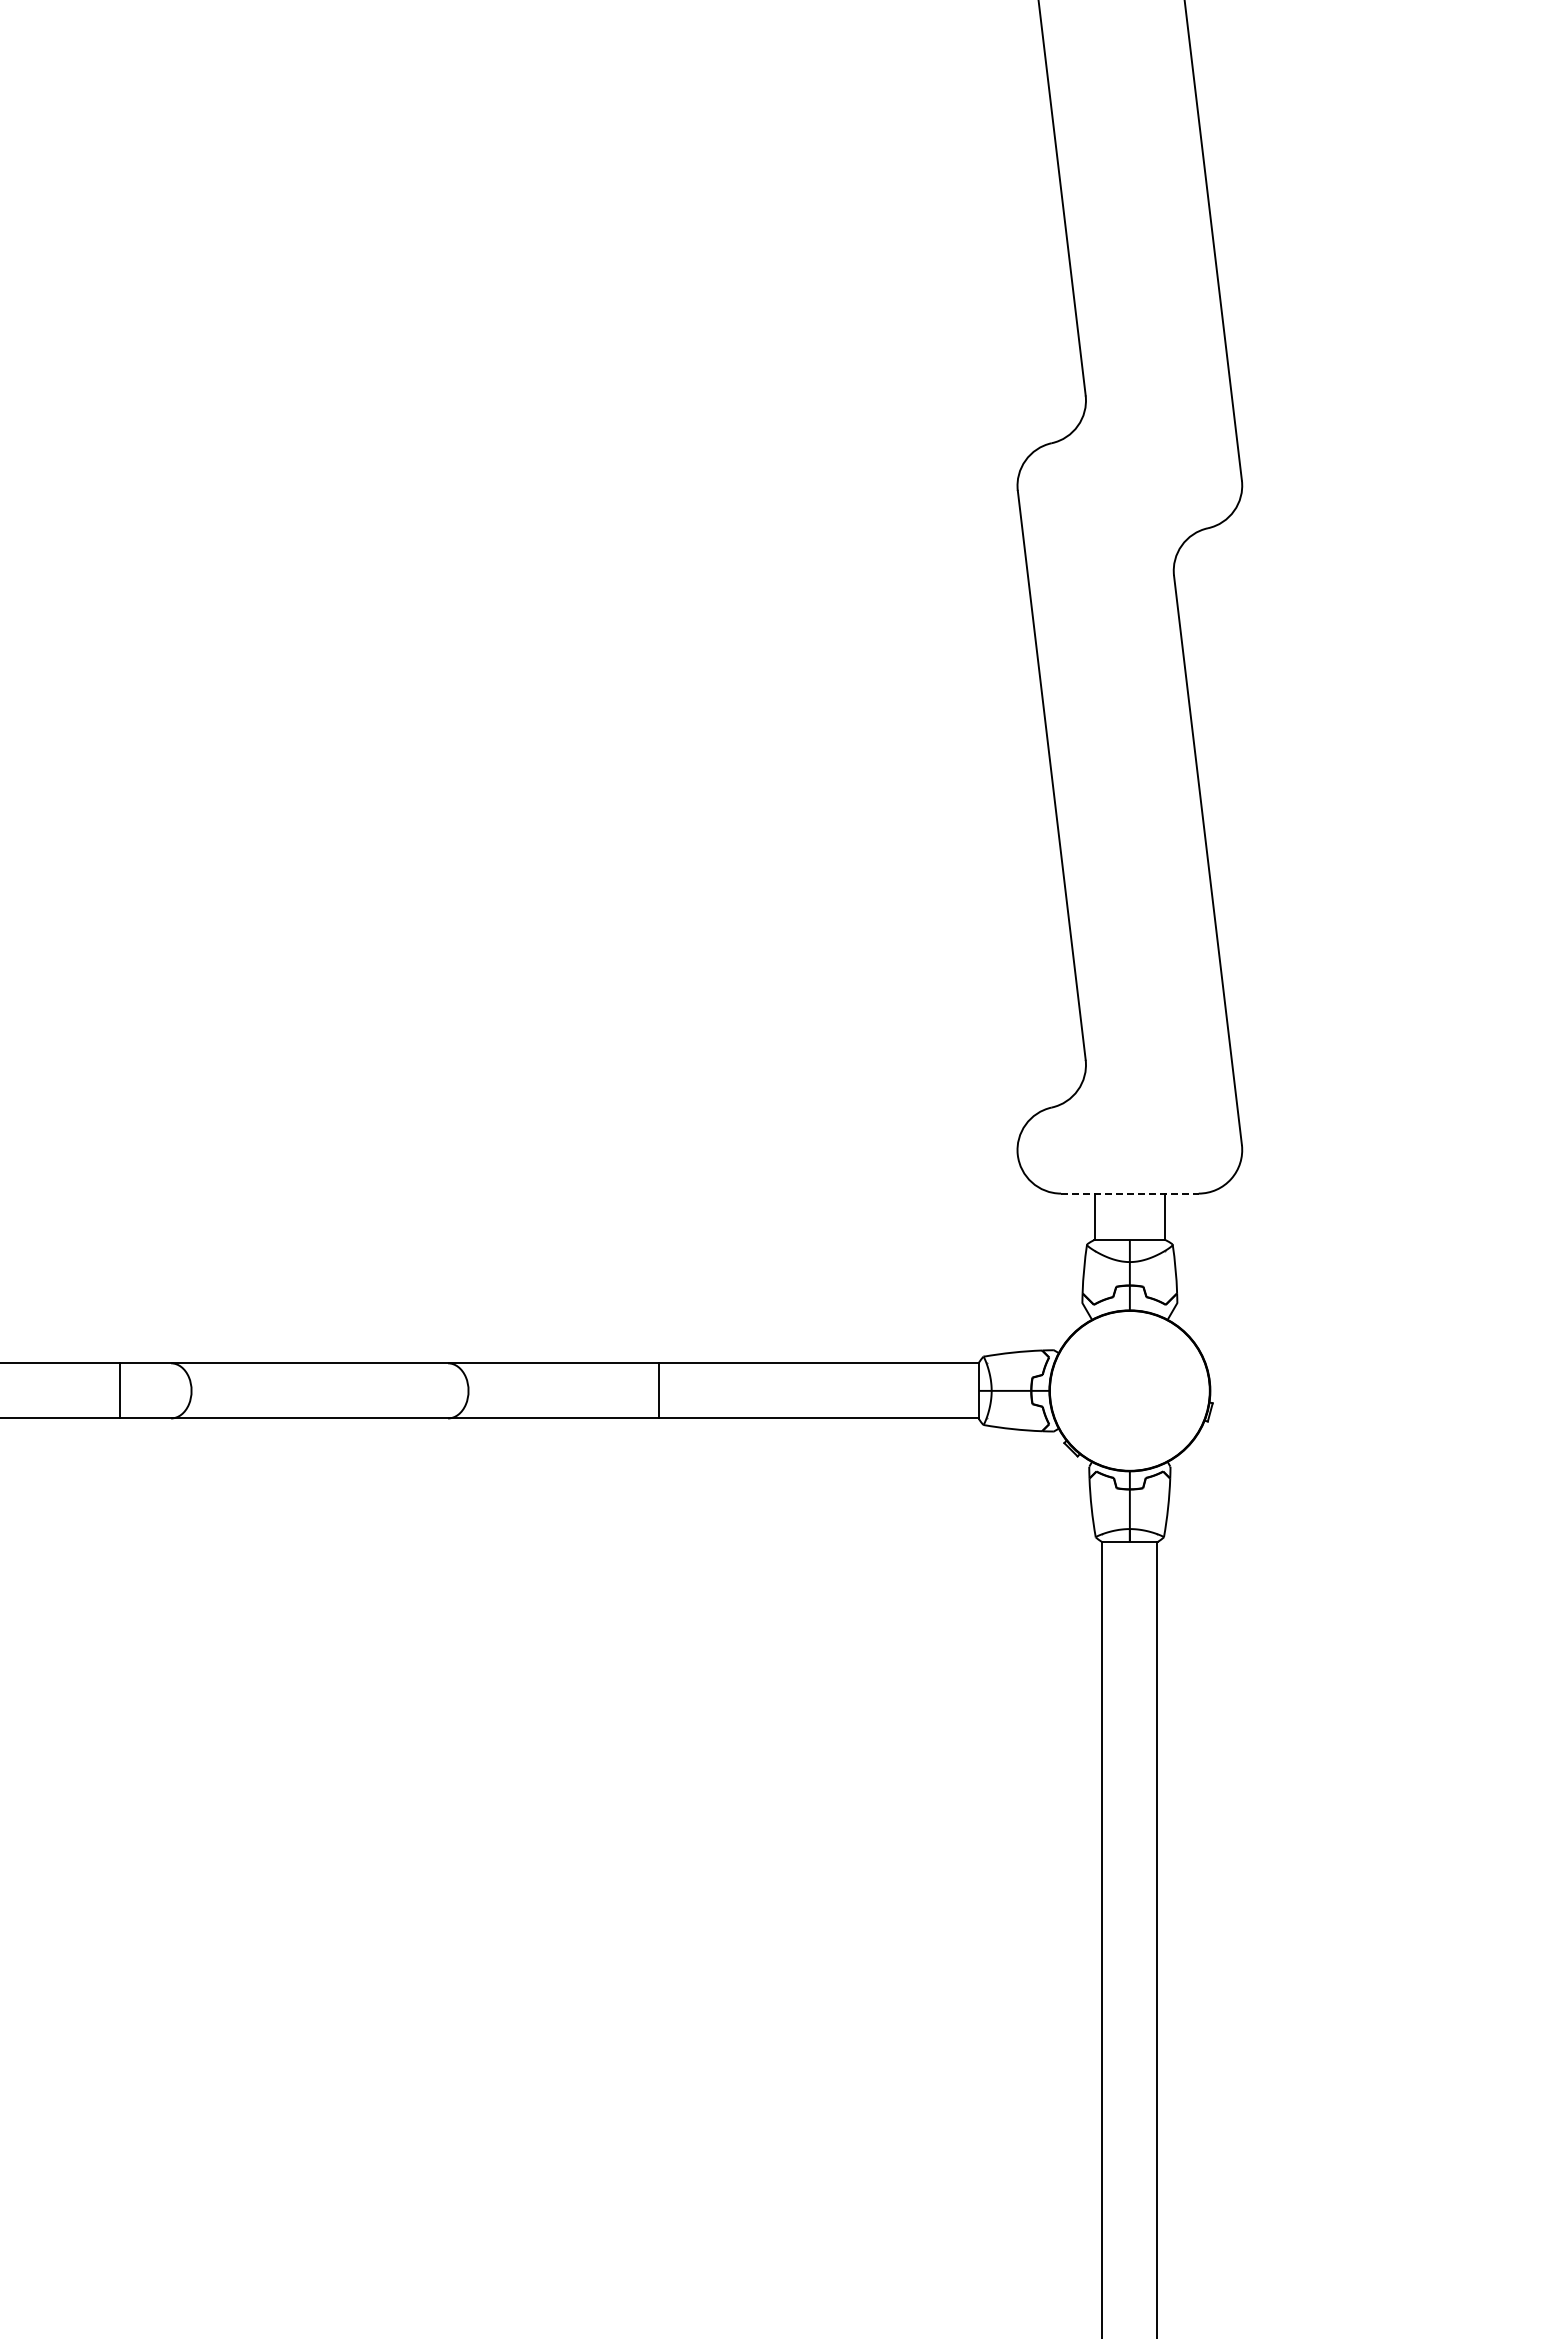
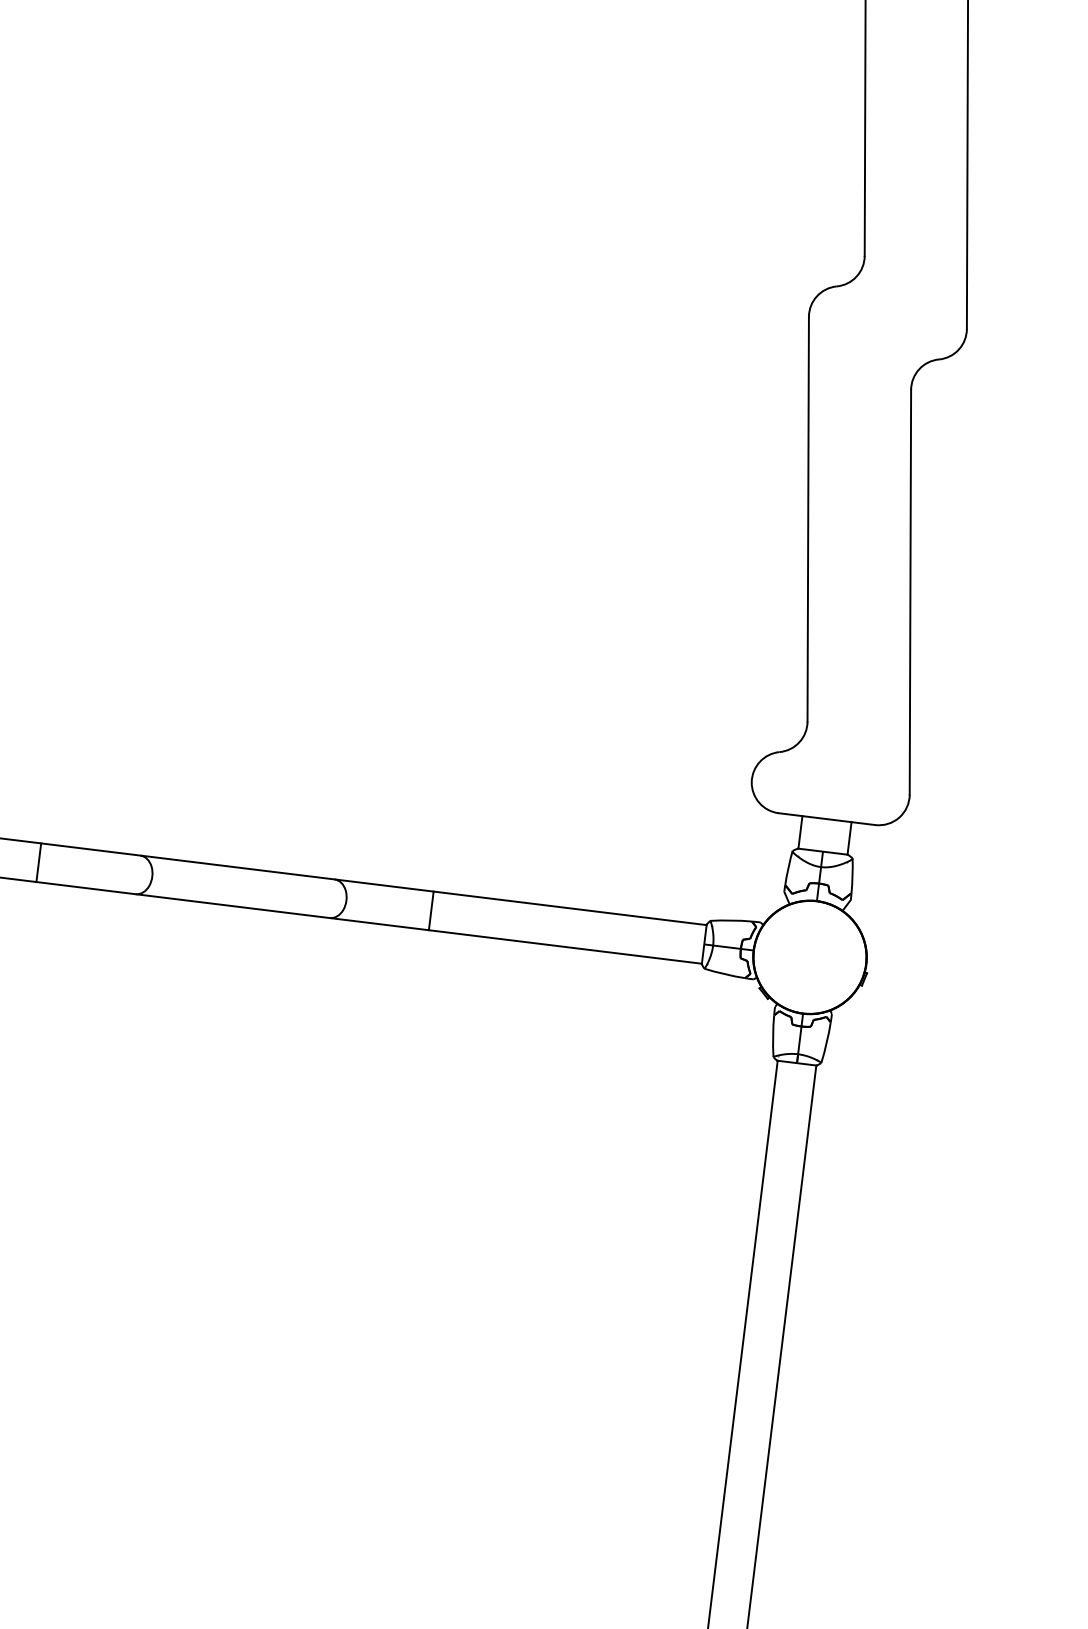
line: (1129, 1193) -> (826, 819), dashed -> solid
line: (119, 1390) -> (38, 862), moved
line: (658, 1390) -> (431, 910), moved

